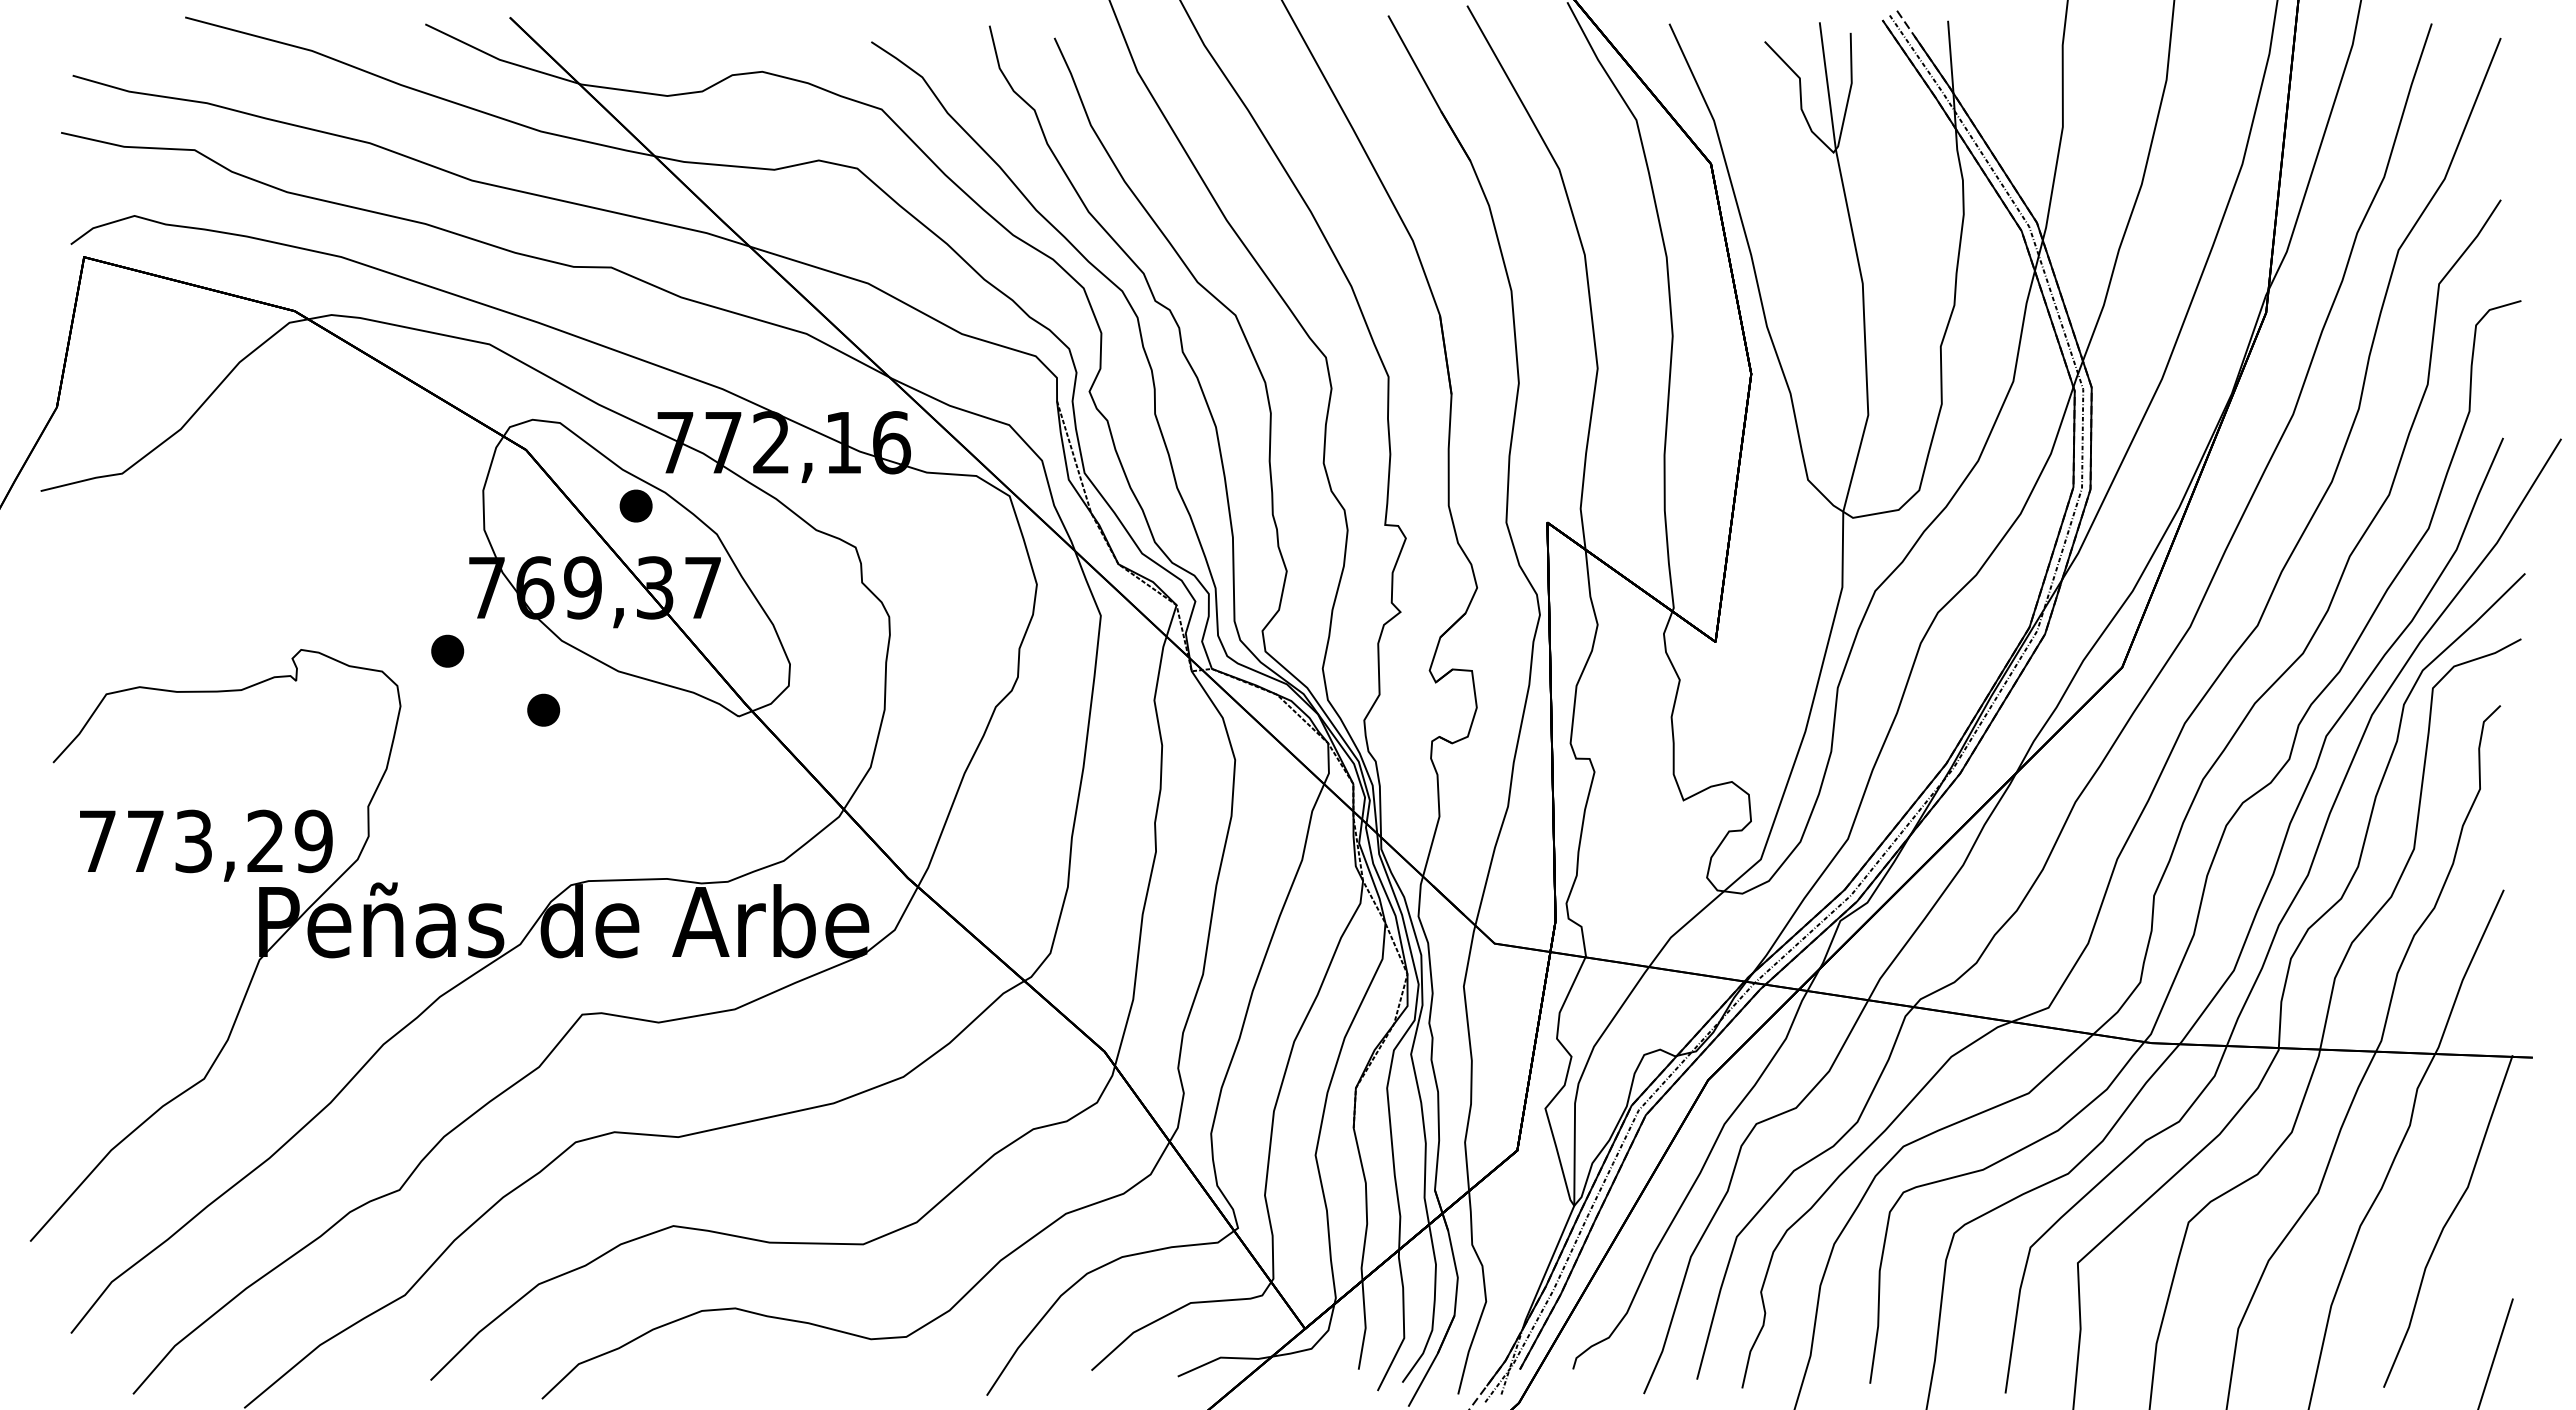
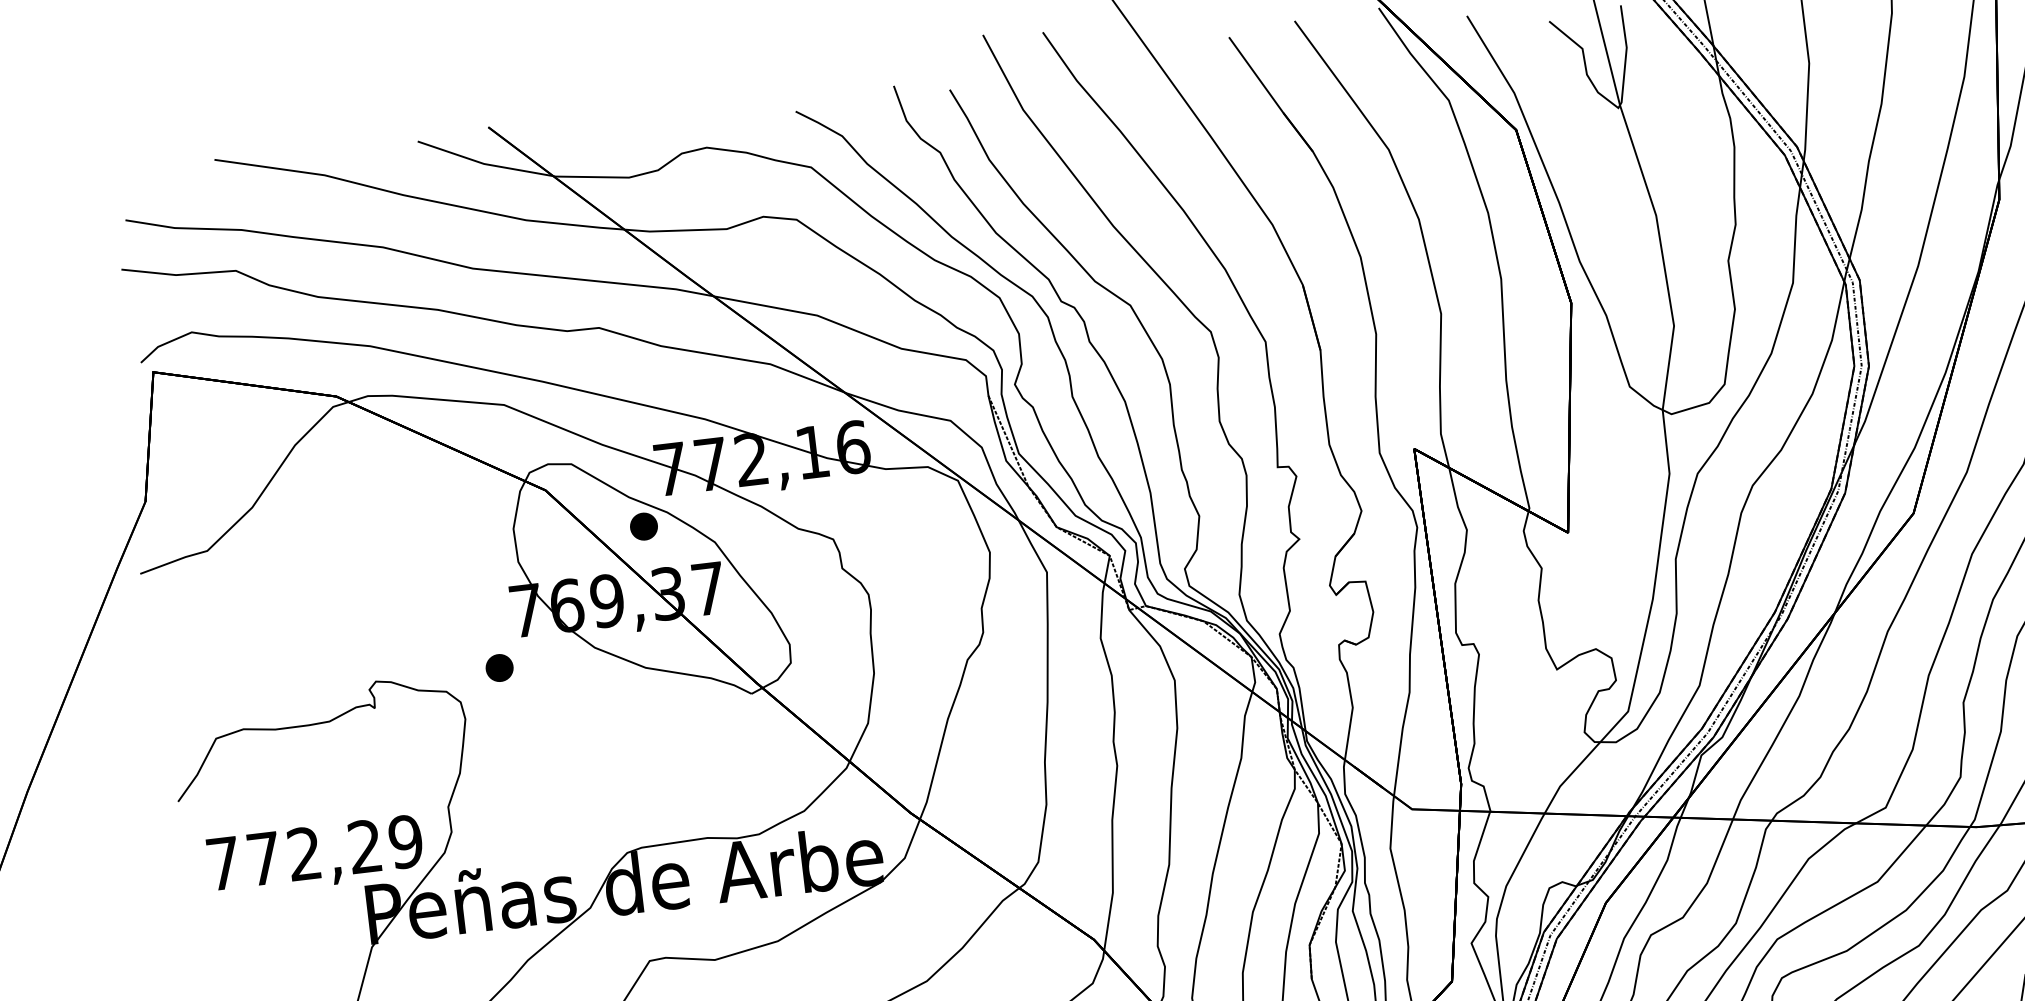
part: (543, 709) -> (586, 707), removed
text: (193, 841) -> (304, 854), 773,29 -> 772,29

